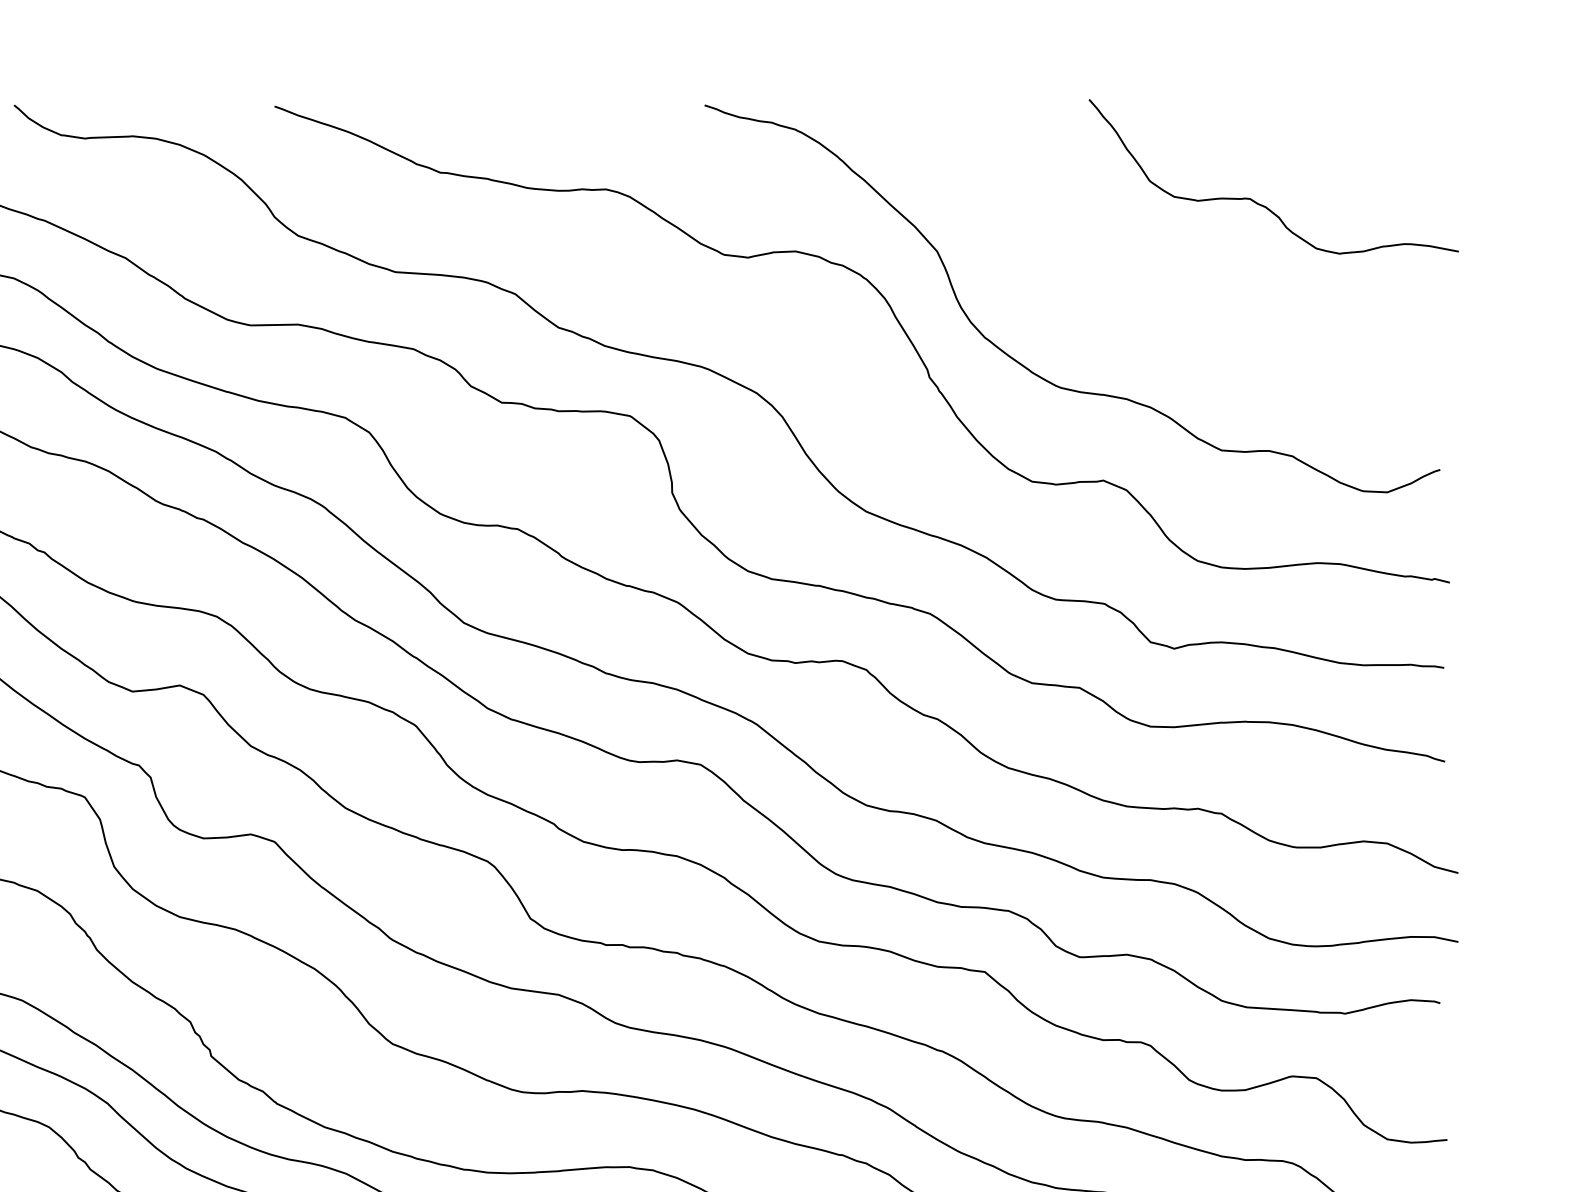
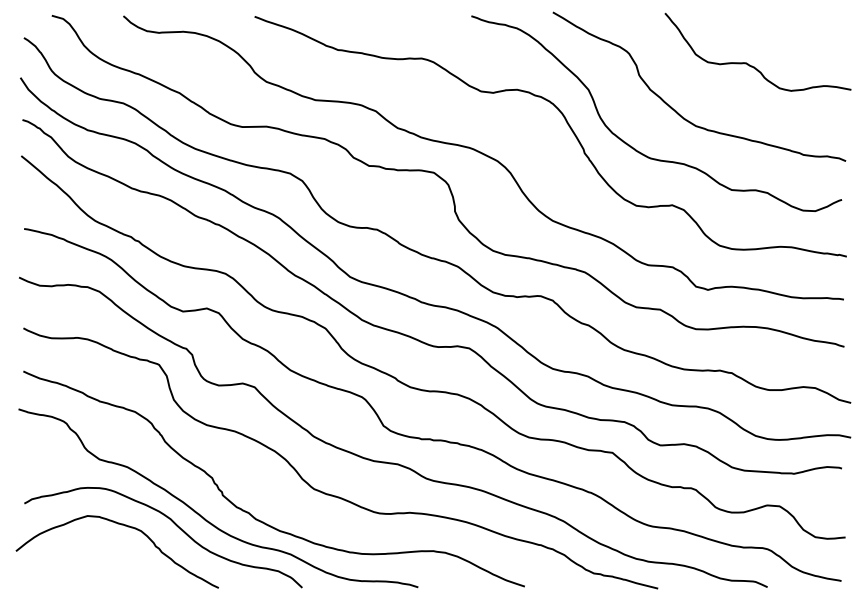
curve: (1111, 292) -> (676, 110), added

